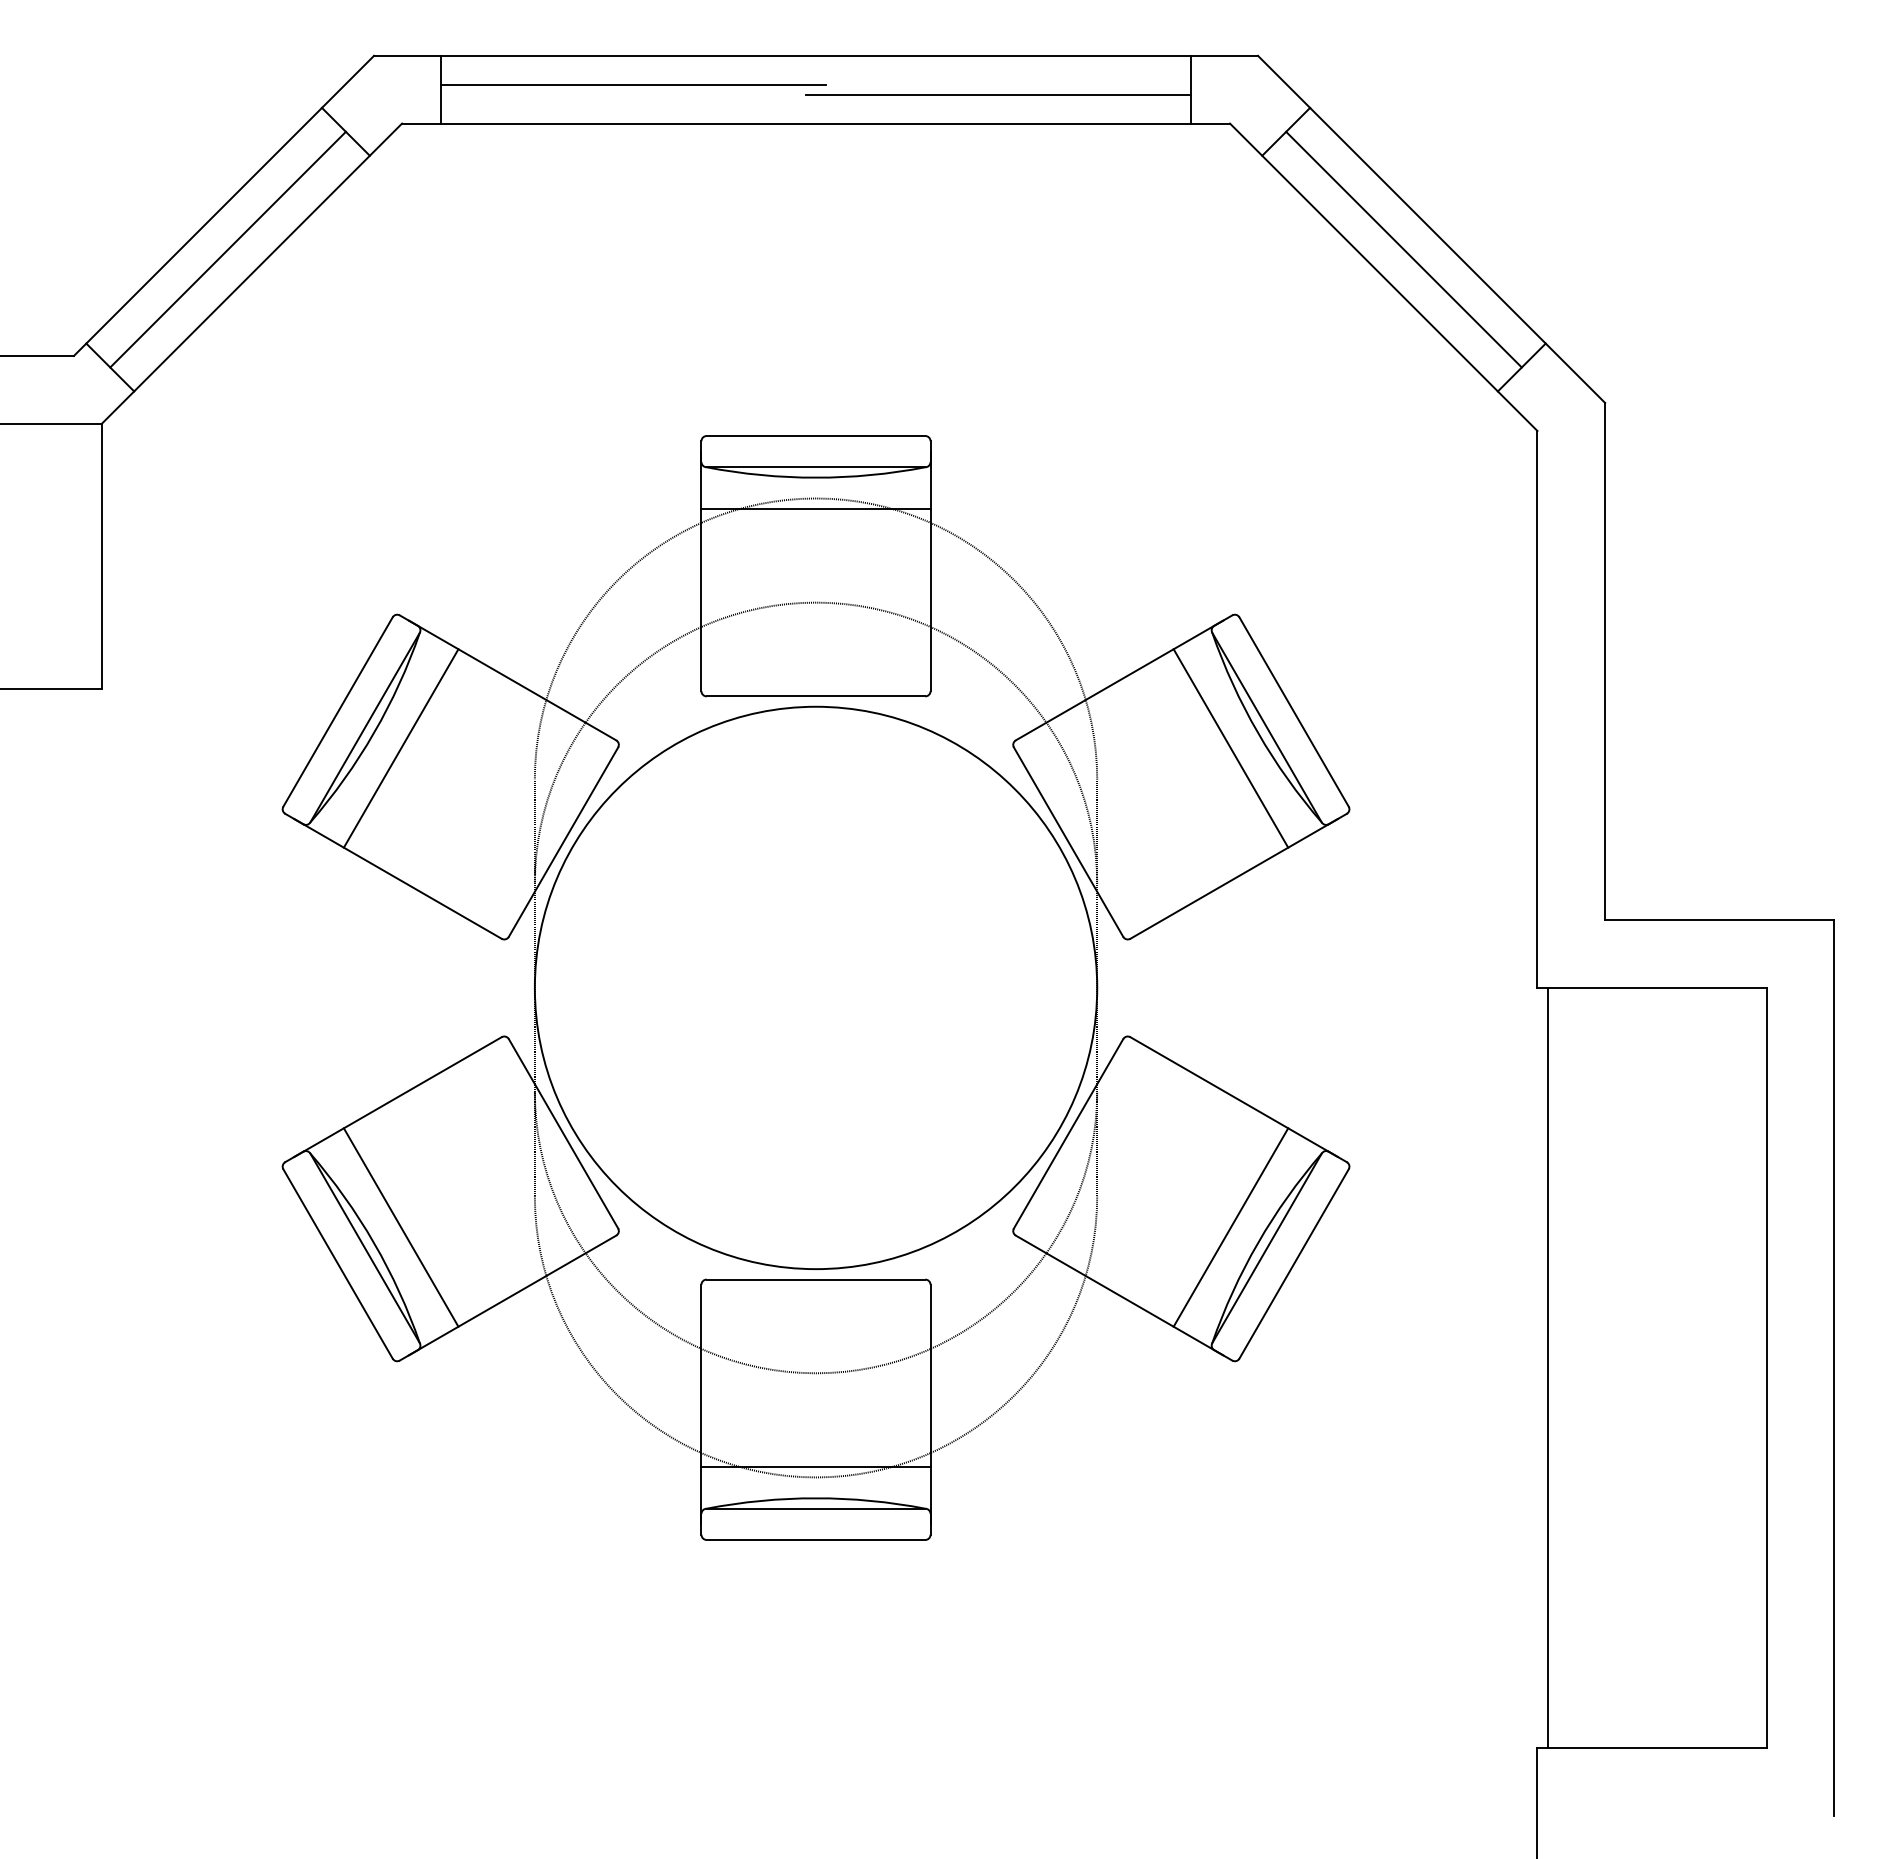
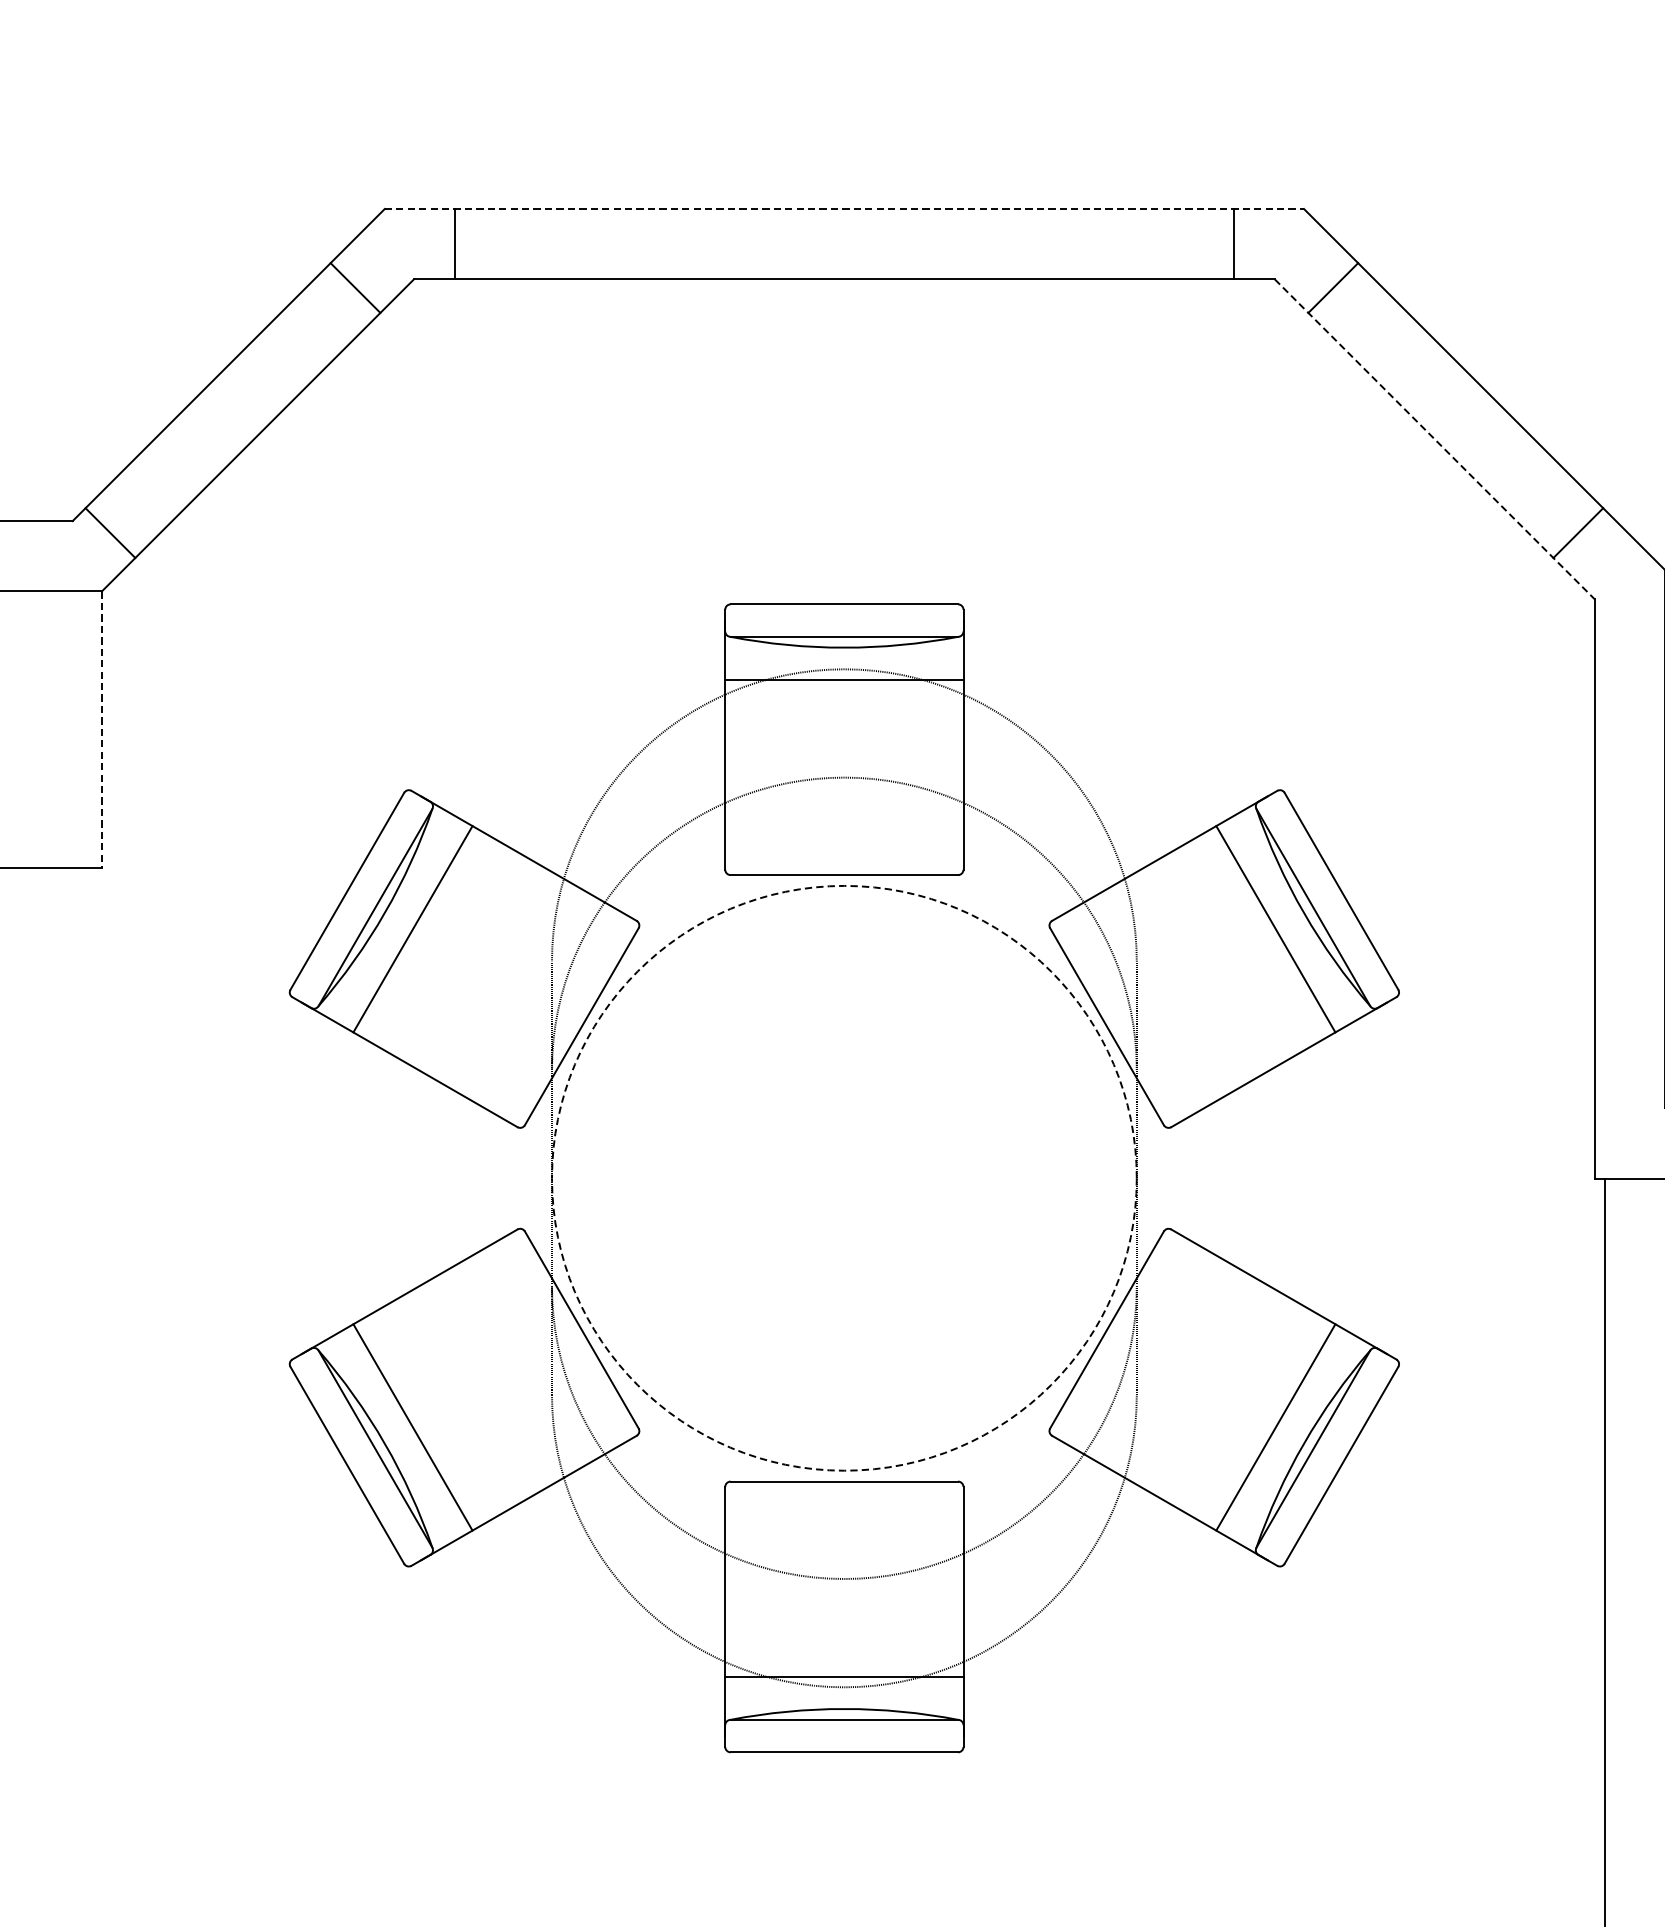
line: (816, 55) -> (844, 208), solid -> dashed
line: (633, 84) -> (654, 238), removed
line: (997, 94) -> (1033, 249), removed
line: (227, 249) -> (232, 410), removed
line: (1403, 249) -> (1455, 410), removed
line: (1384, 277) -> (1435, 439), solid -> dashed
line: (101, 556) -> (101, 729), solid -> dashed
circle: (815, 987) -> (843, 1177), solid -> dashed

